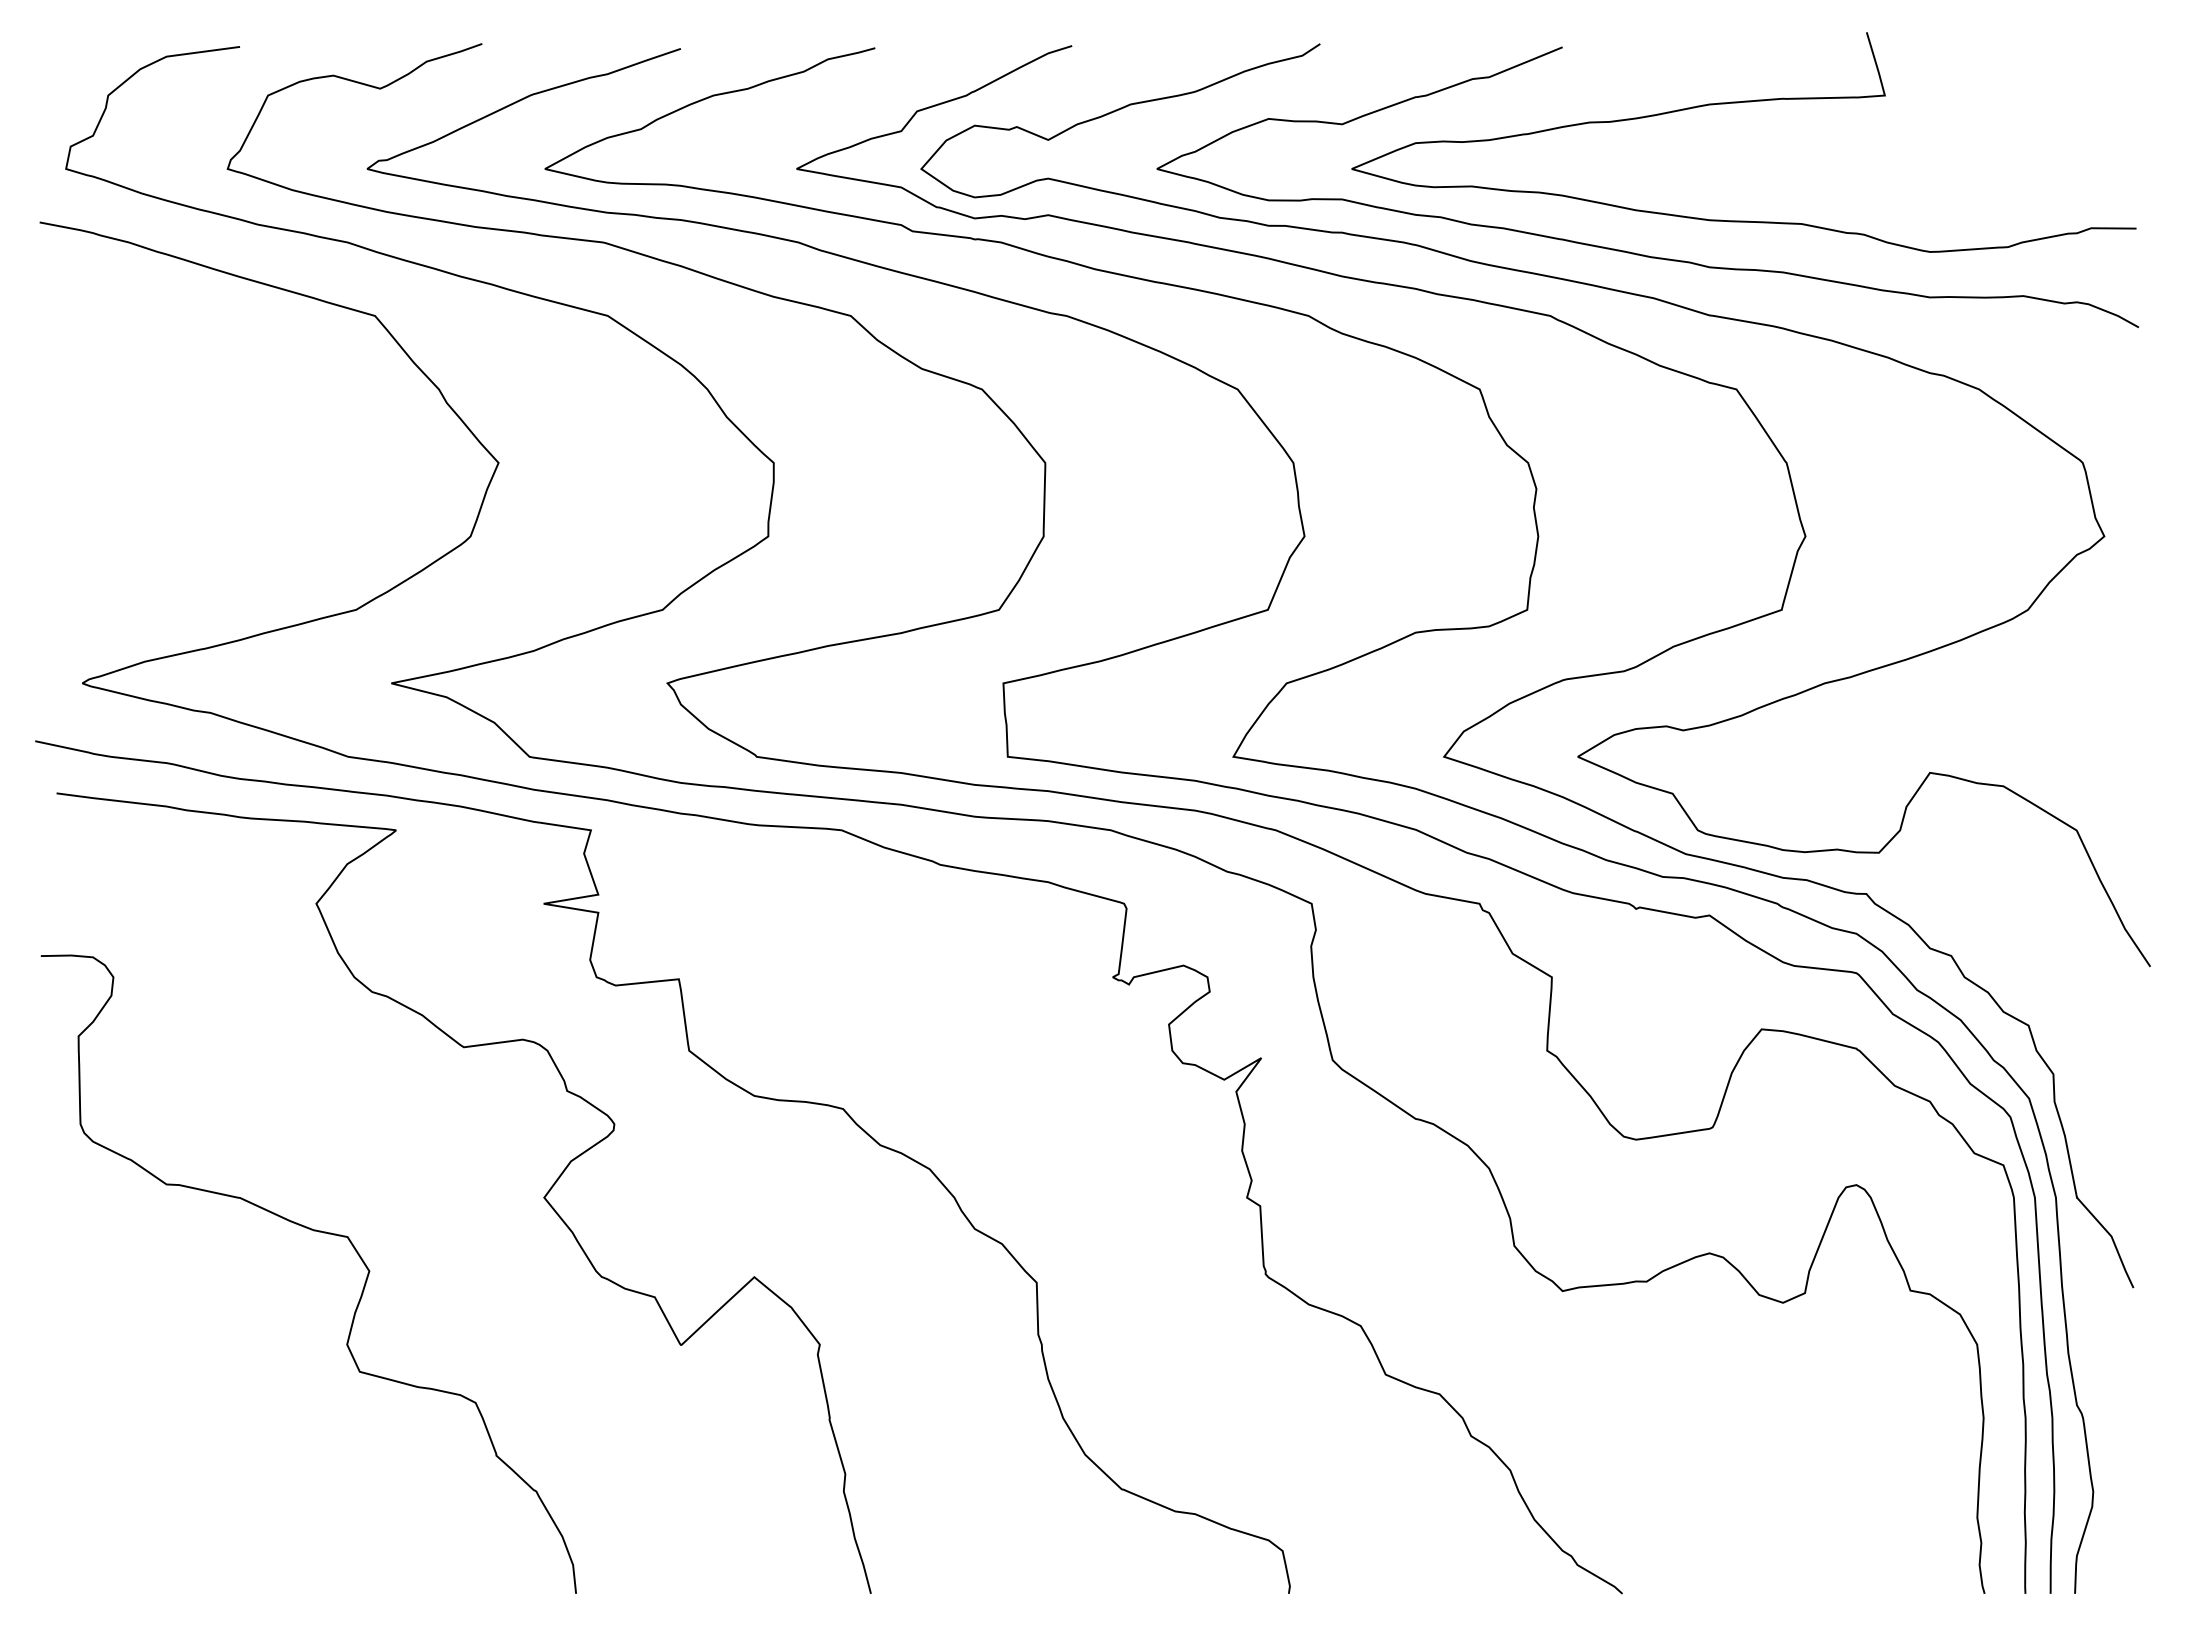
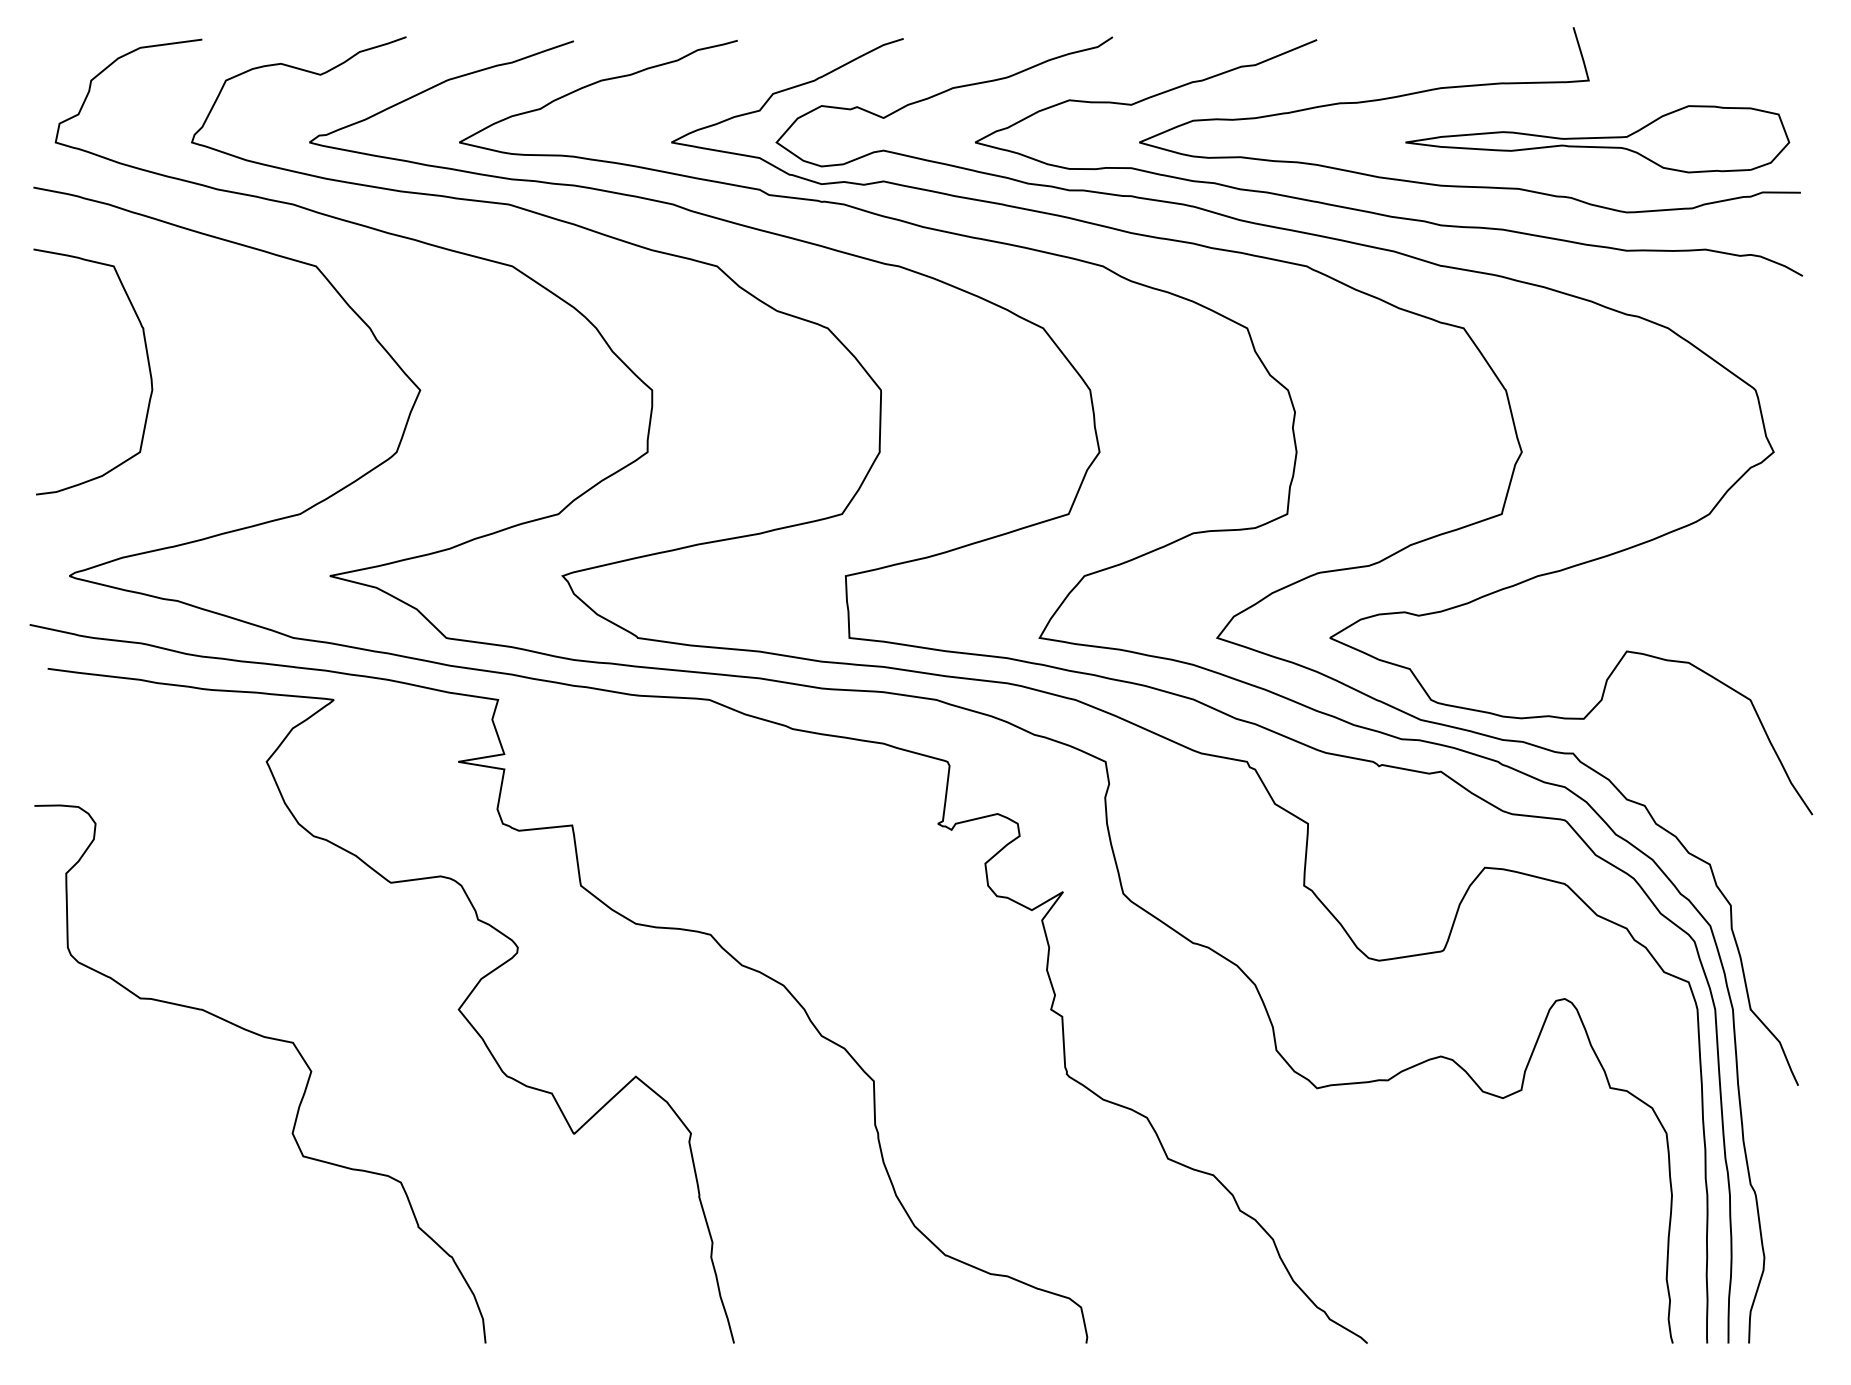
part: (1895, 164) -> (1597, 138), added
curve: (175, 431) -> (147, 363), added

